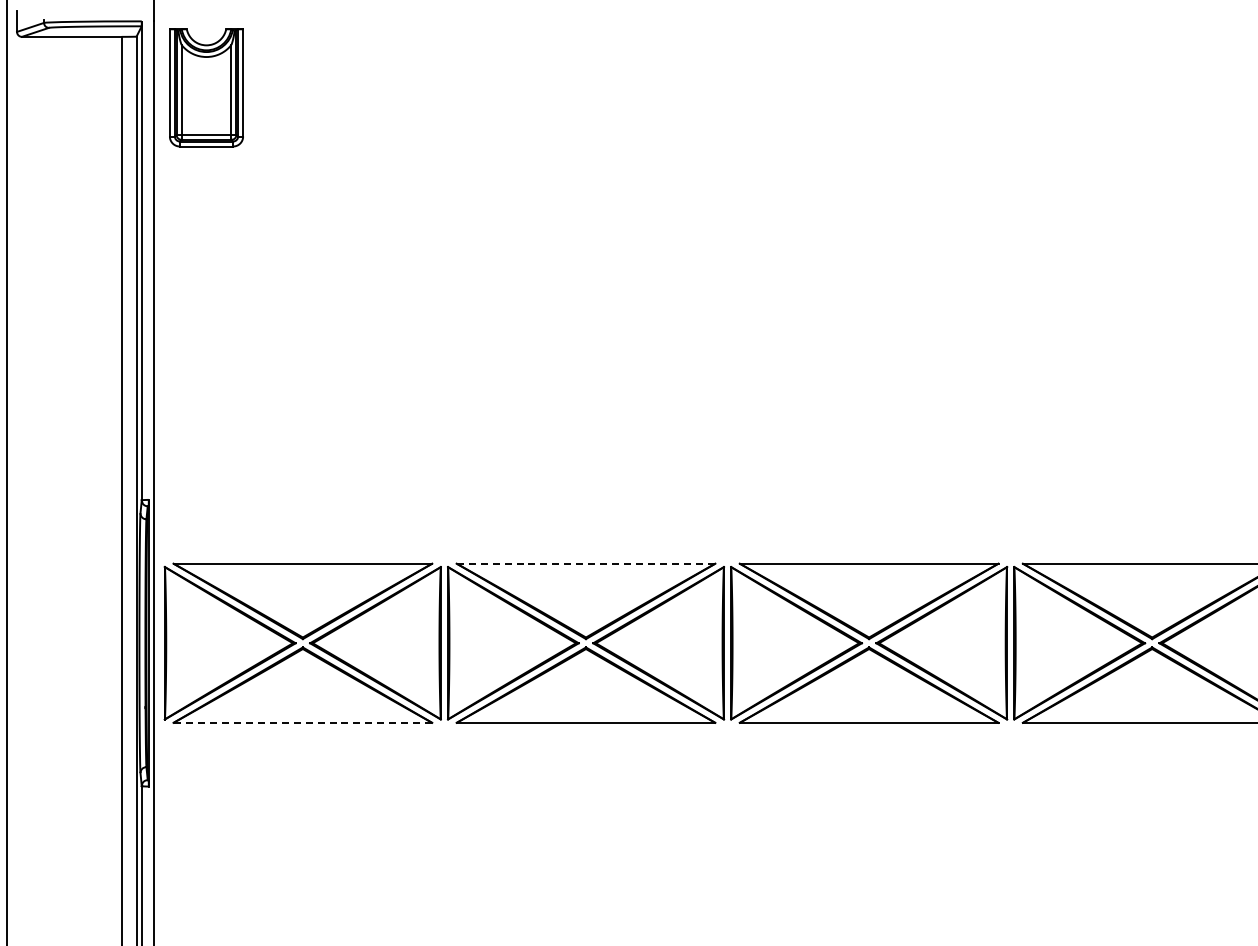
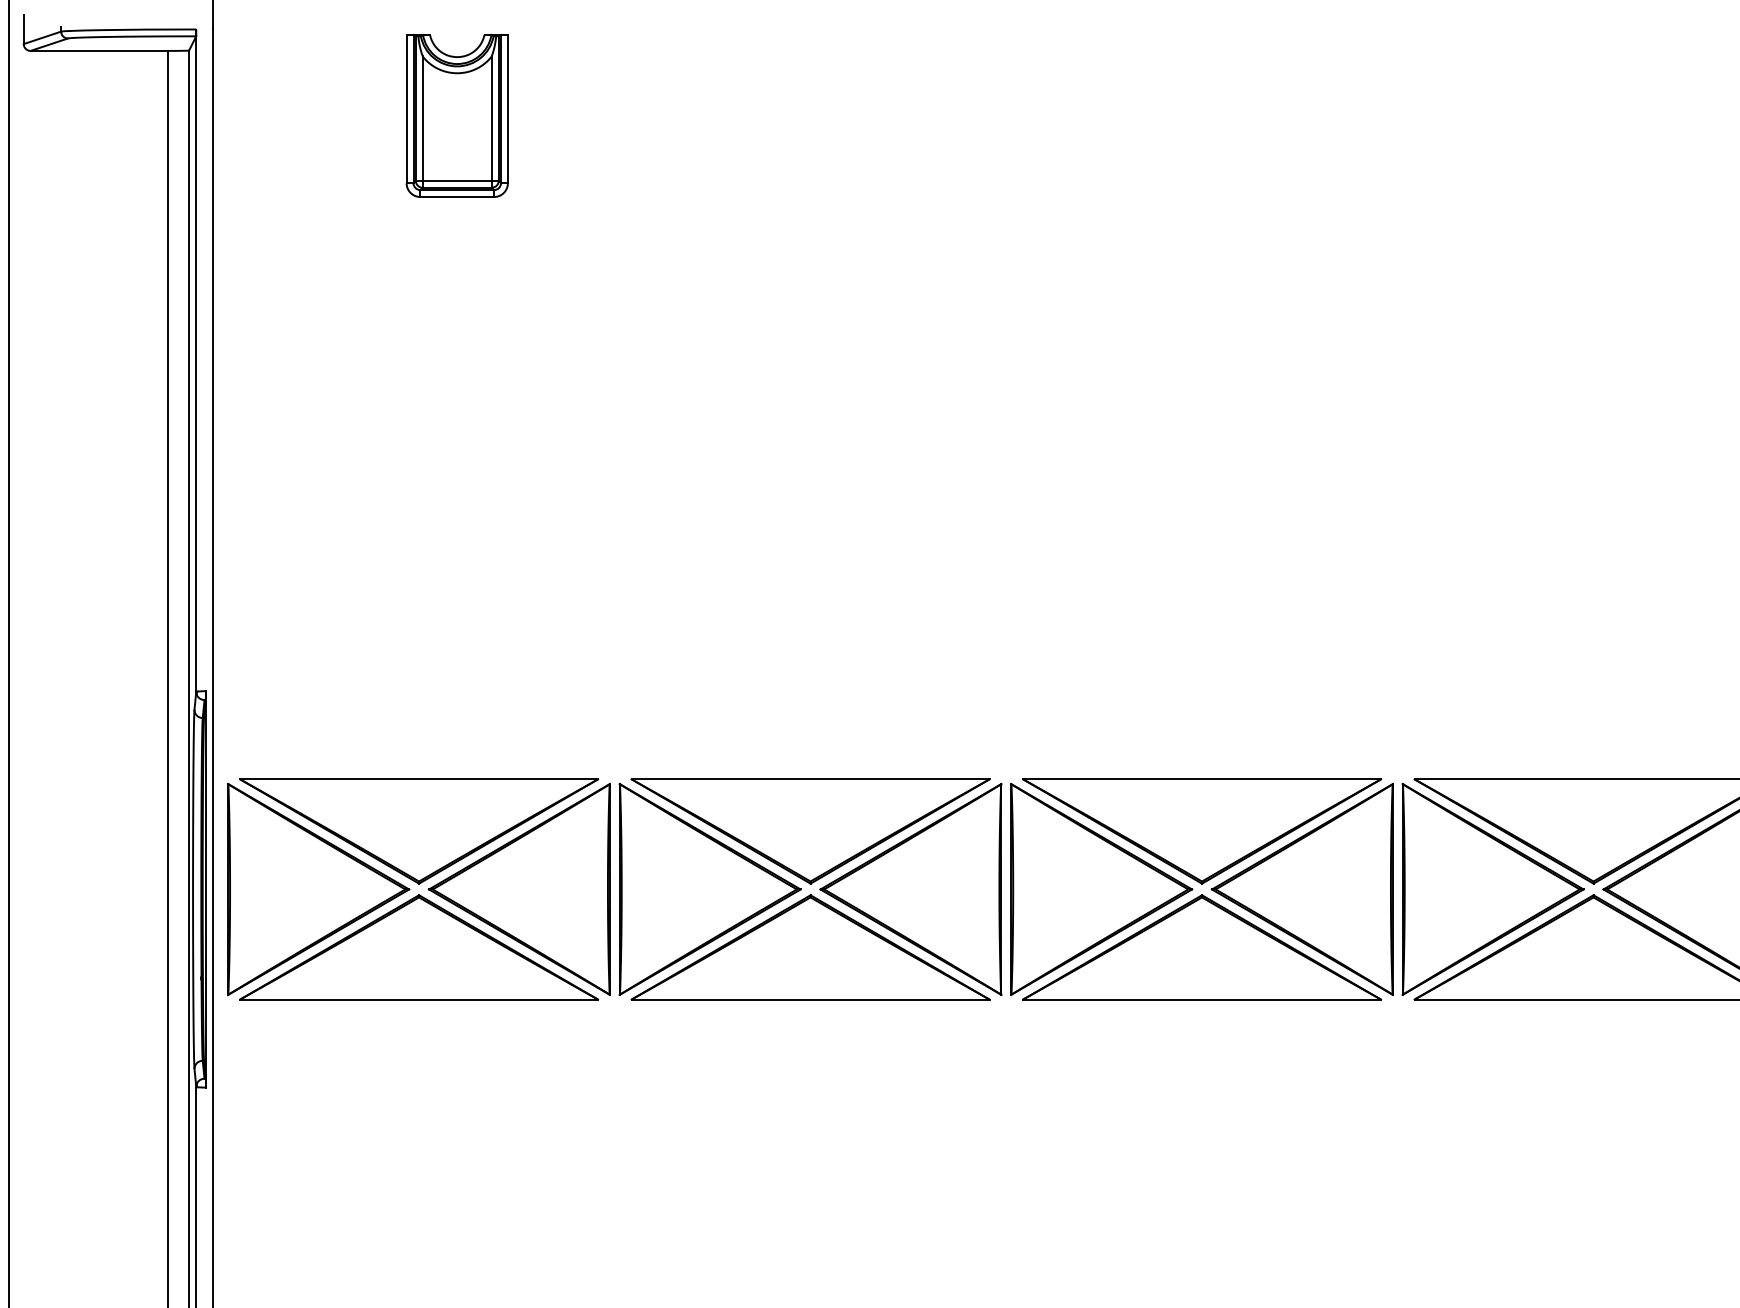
part: (206, 87) -> (457, 115), moved
line: (586, 563) -> (811, 779), dashed -> solid
line: (302, 722) -> (418, 999), dashed -> solid

